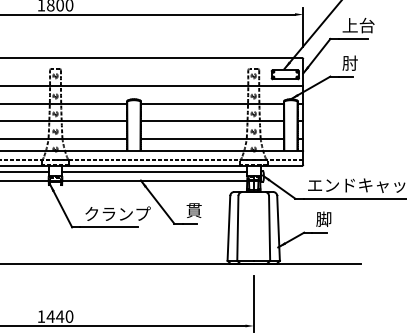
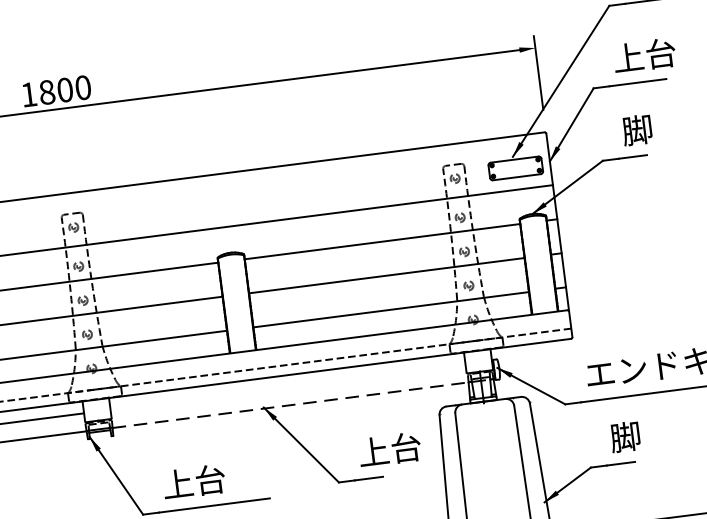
text: (349, 62) -> (636, 128), 肘 -> 脚
line: (154, 171) -> (287, 386), removed
line: (162, 181) -> (305, 404), solid -> dashed
text: (202, 210) -> (389, 449), 貫 -> 上台
text: (117, 213) -> (226, 476), クランプ -> 上台

